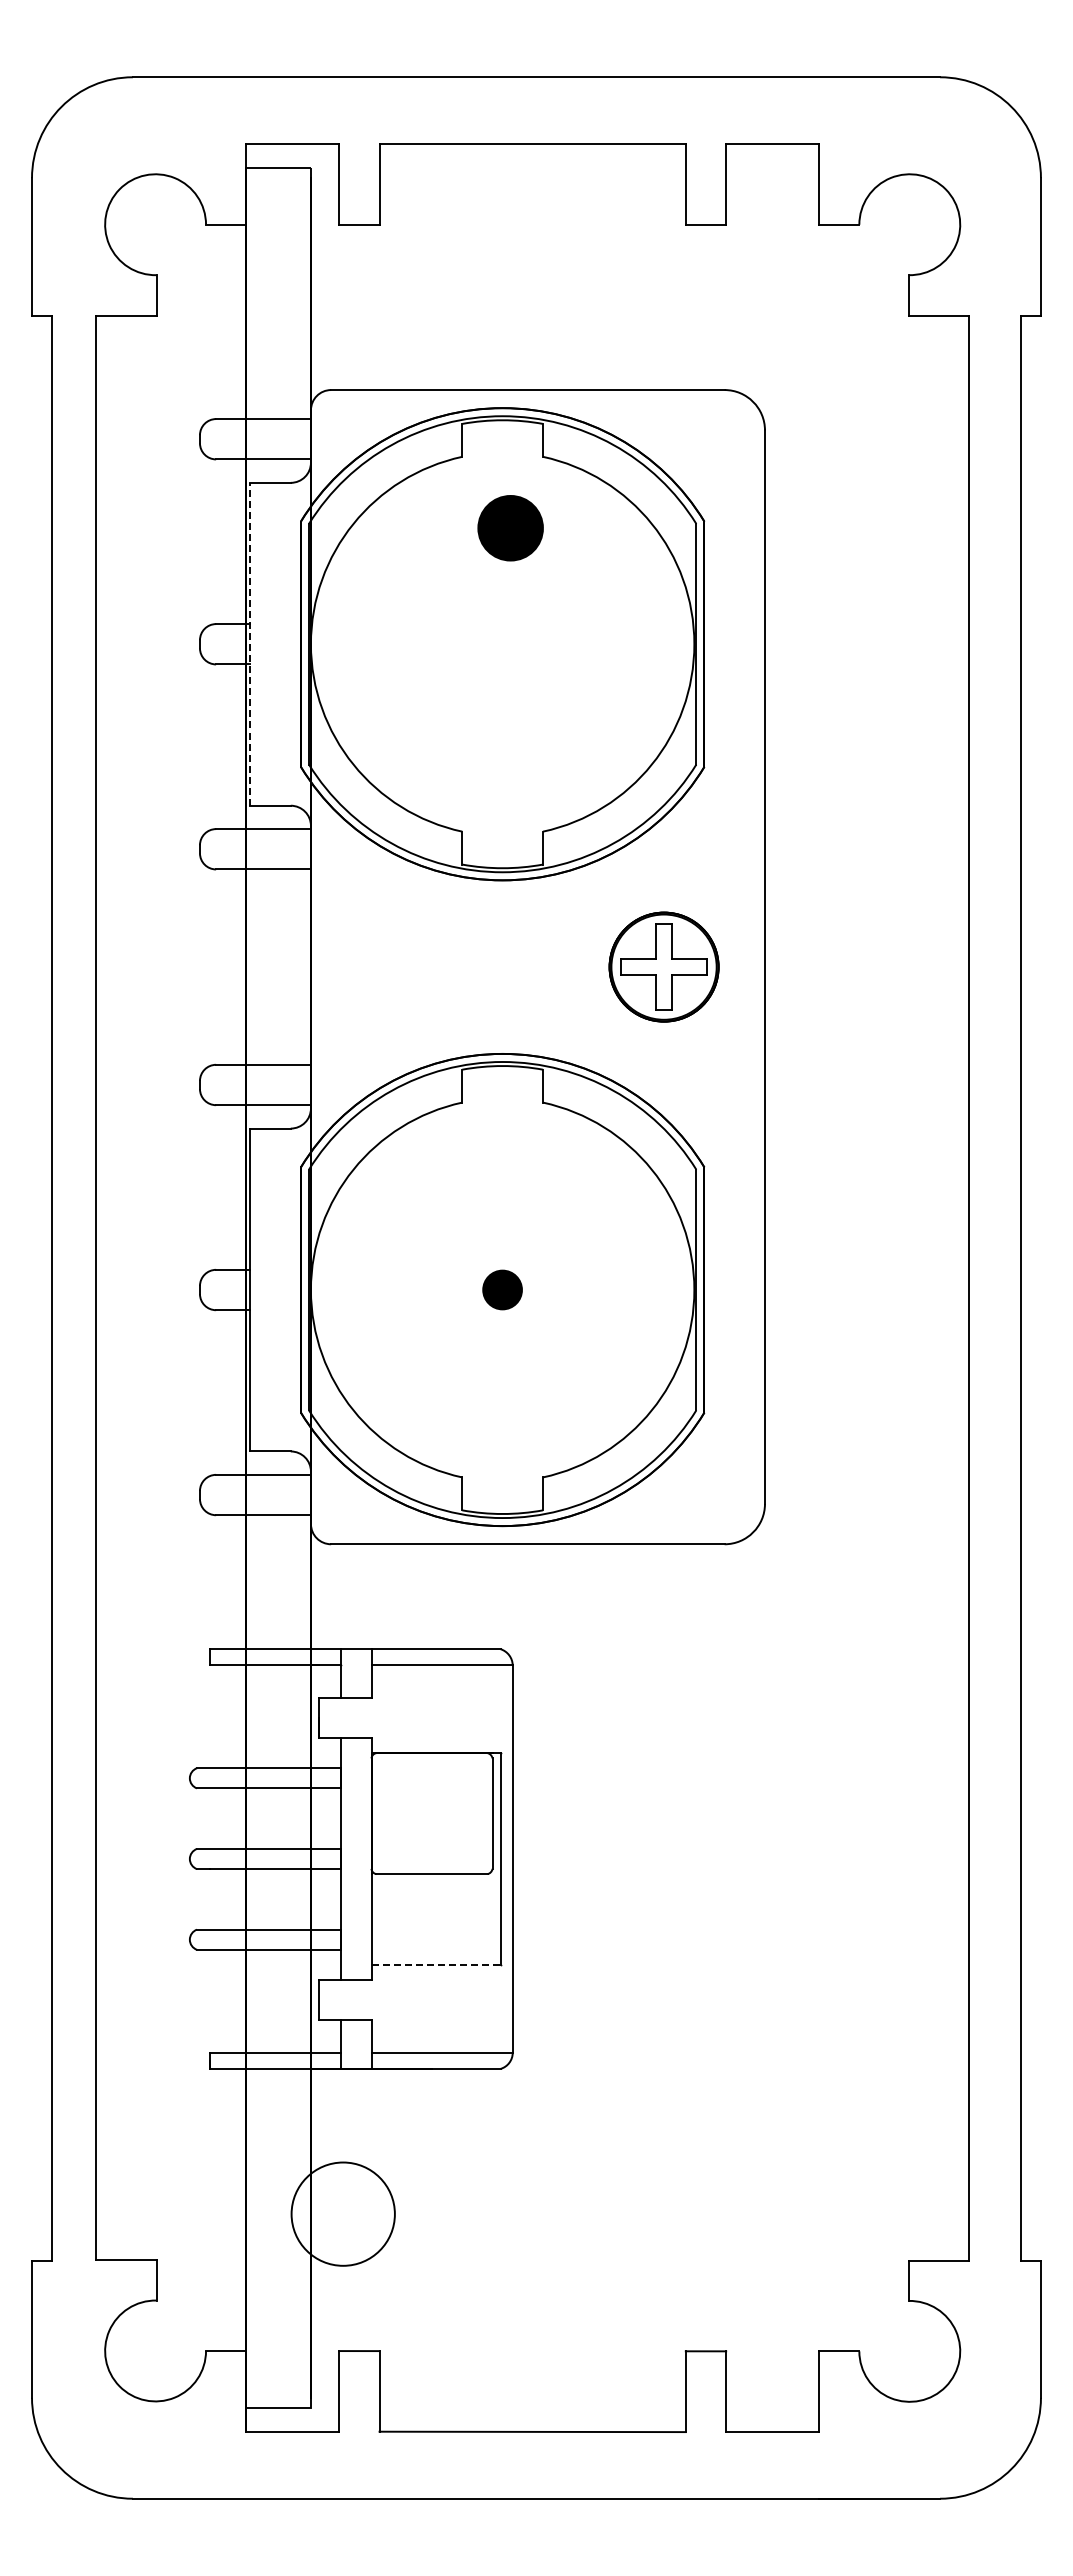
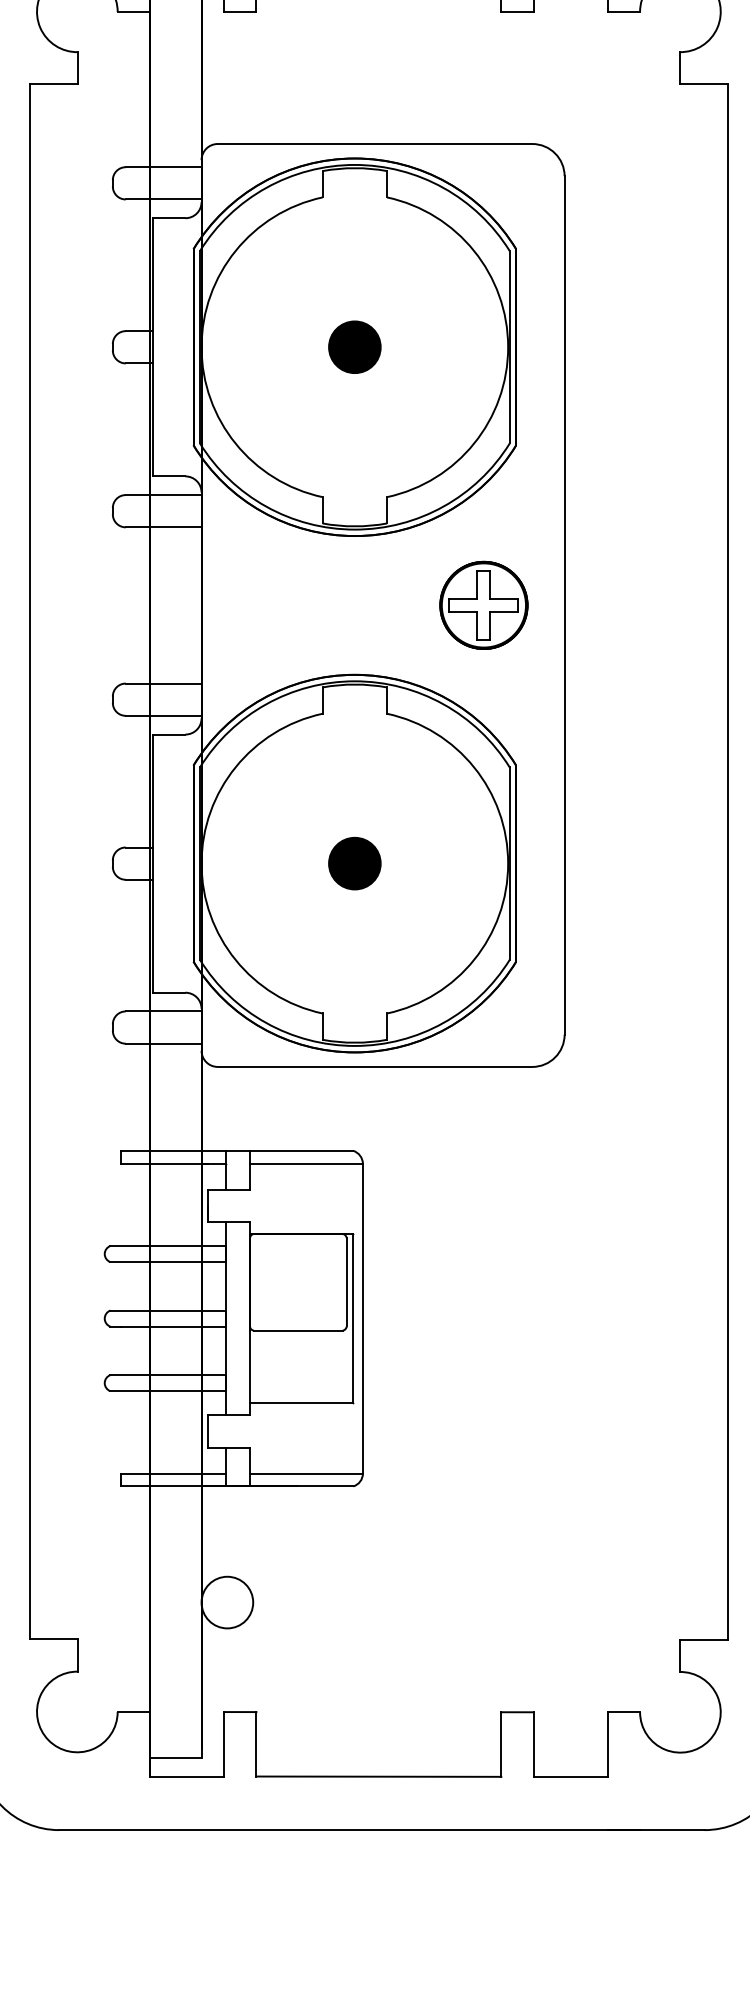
part: (510, 528) -> (354, 347), moved
line: (250, 643) -> (153, 346), dashed -> solid
part: (502, 1289) -> (354, 863), size x1.67
line: (436, 1964) -> (301, 1402), dashed -> solid
circle: (342, 2213) -> (226, 1602), size x0.62

